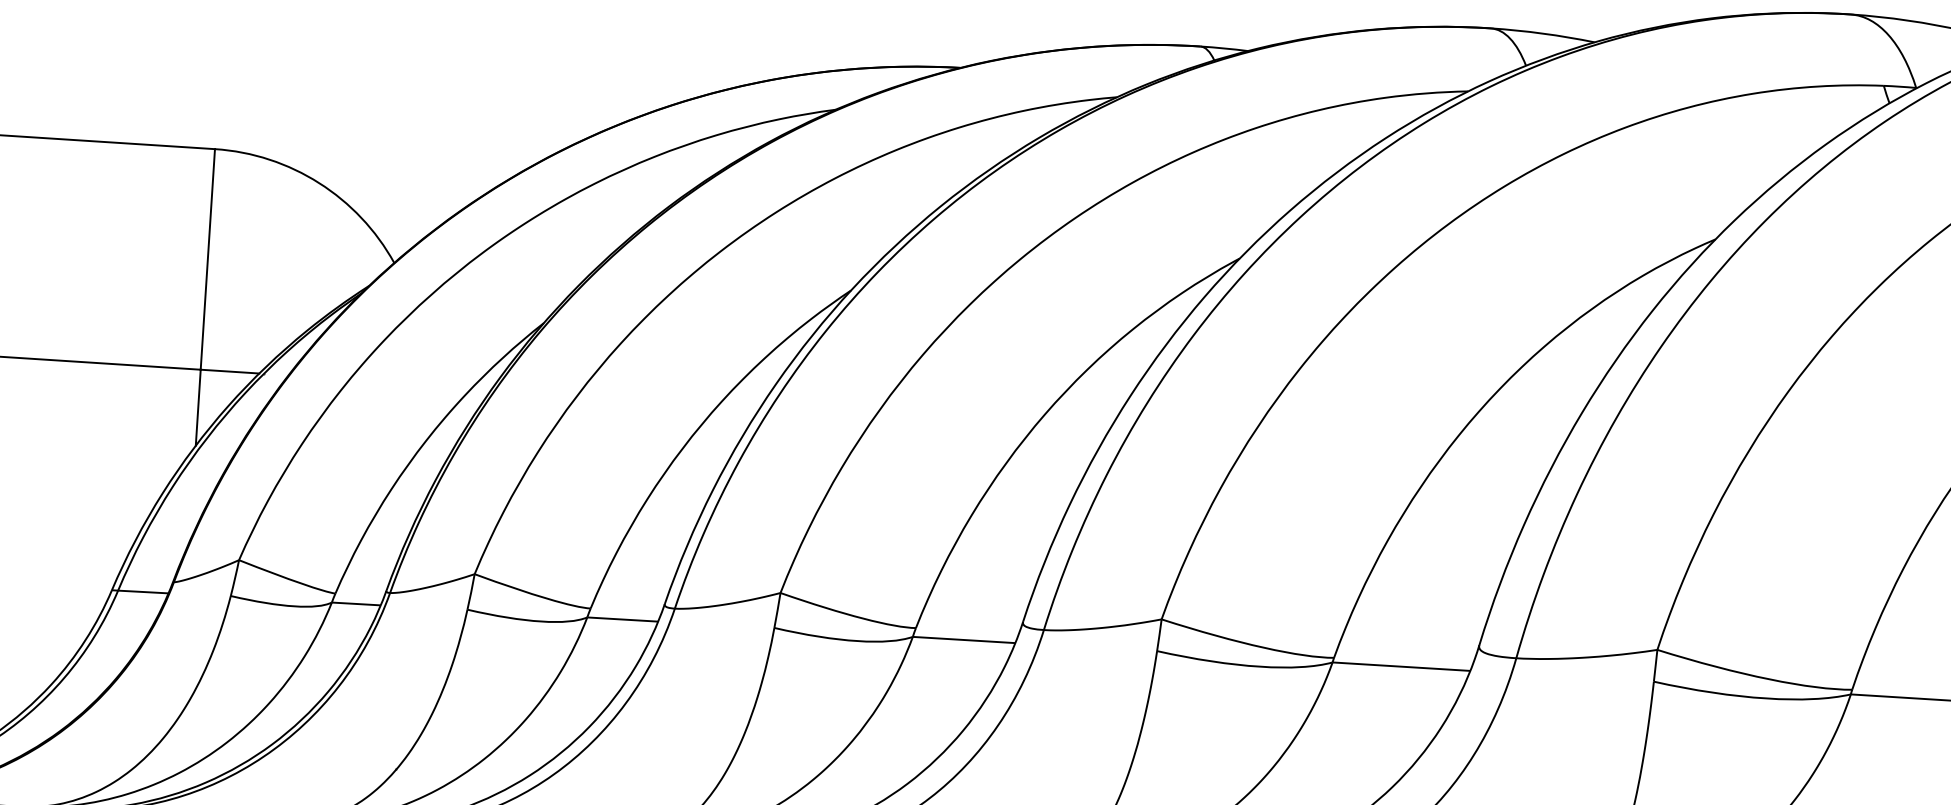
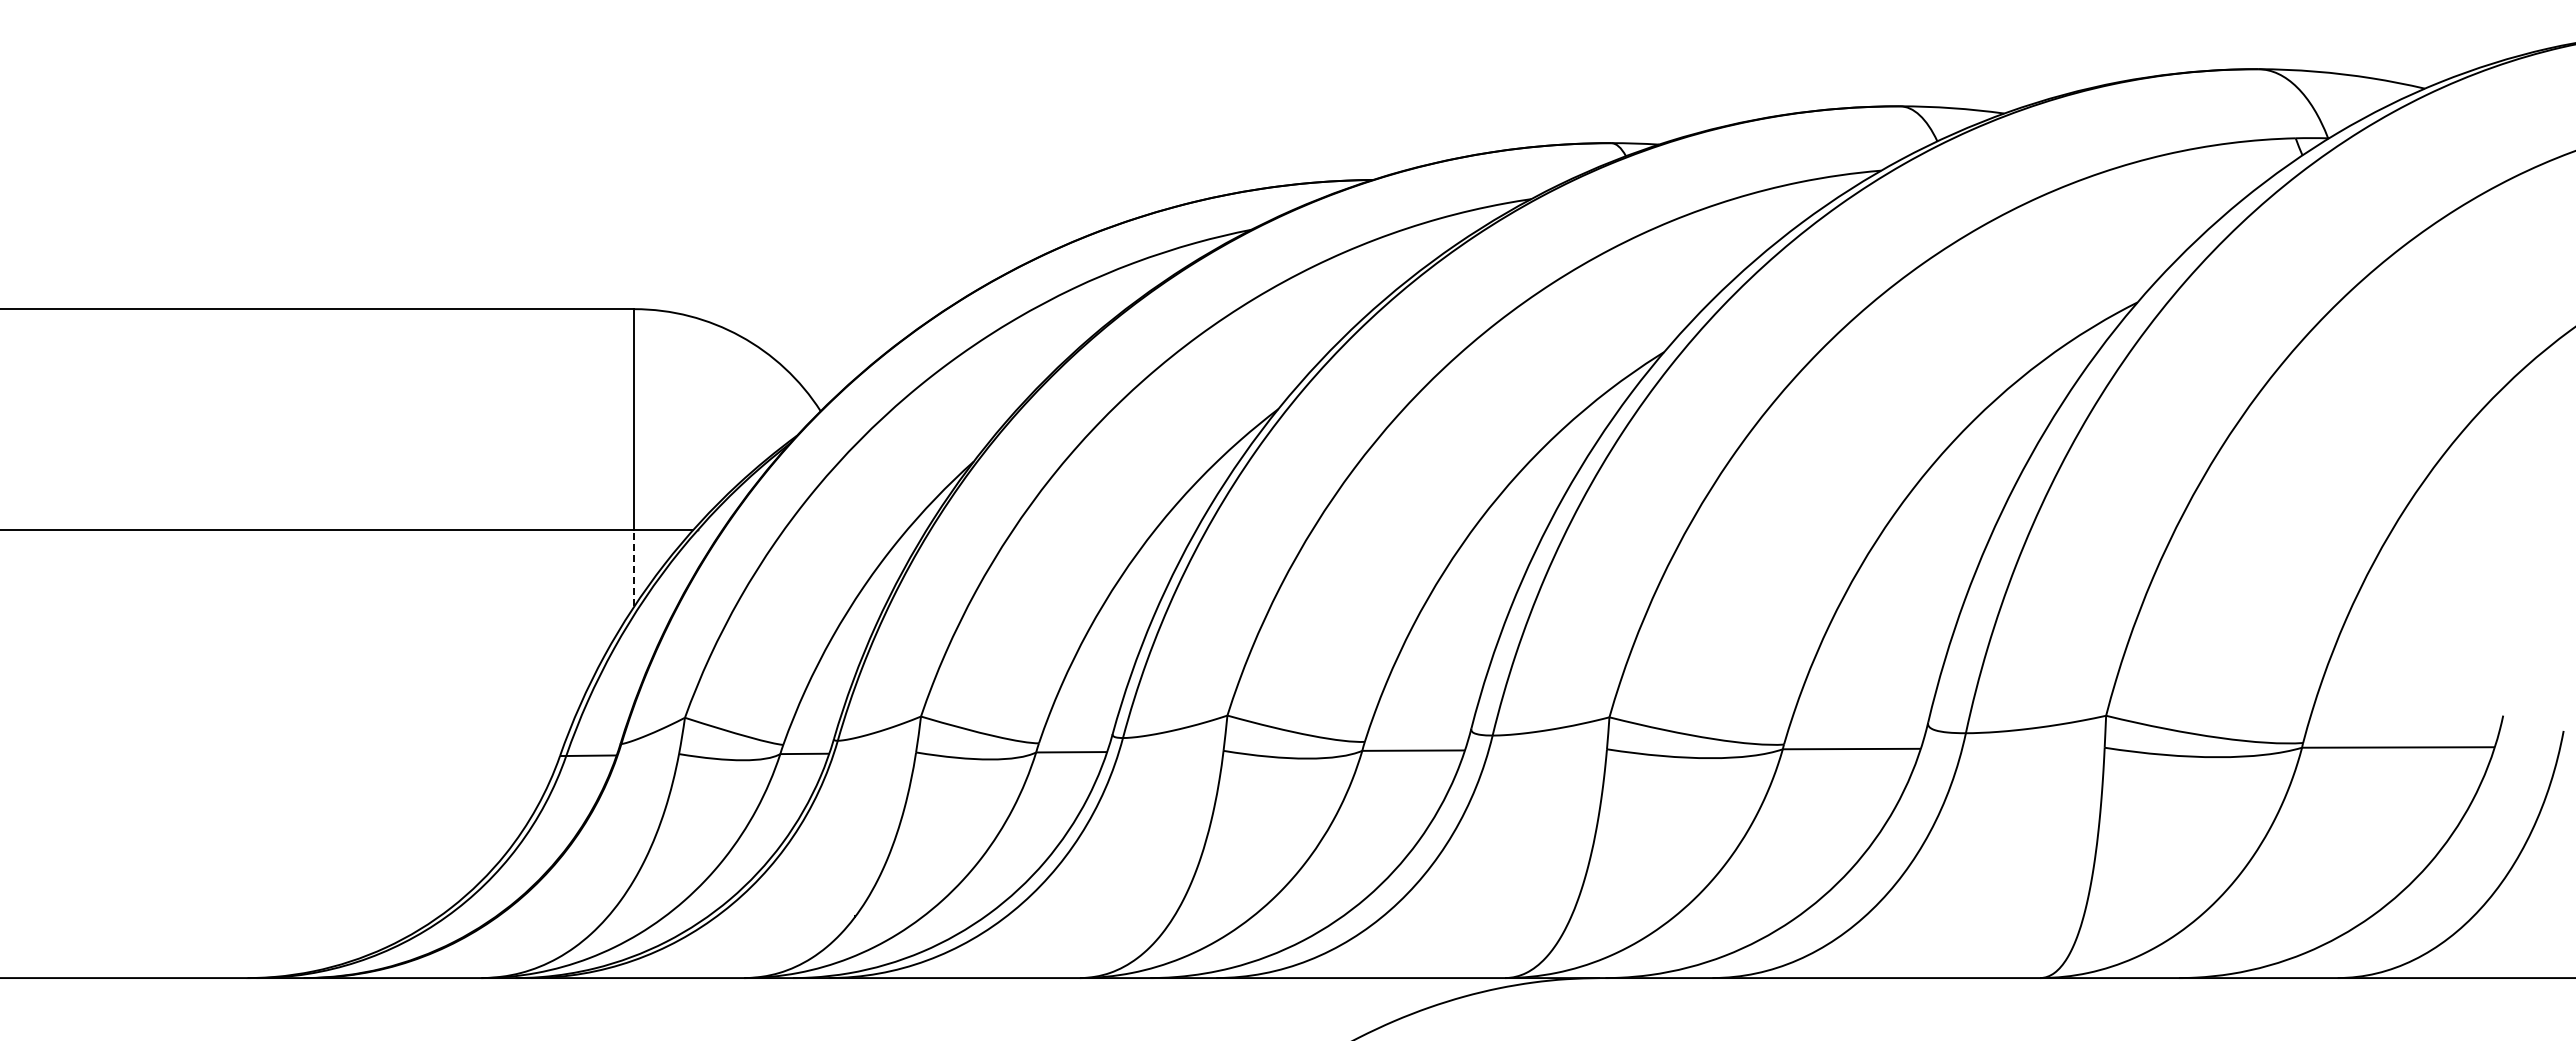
line: (198, 406) -> (634, 567), solid -> dashed

